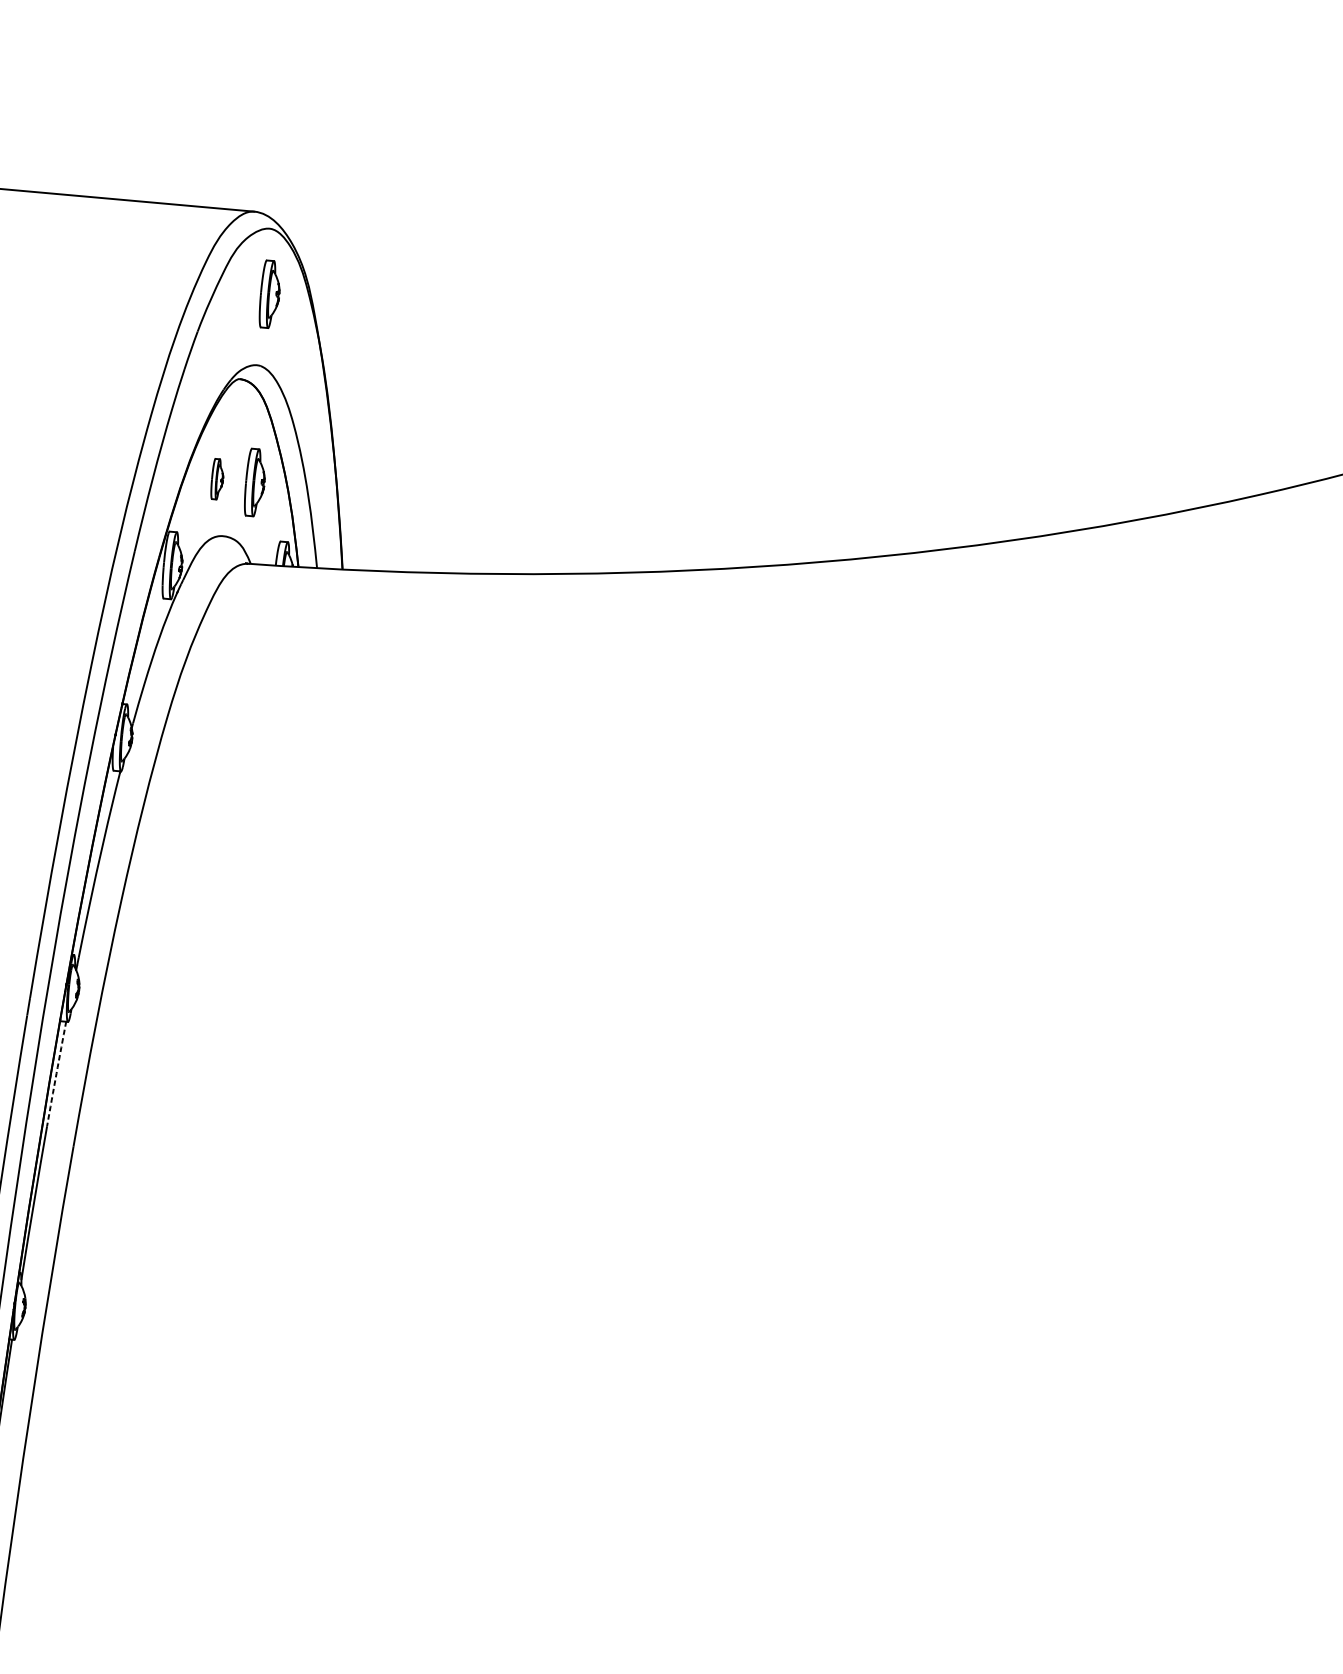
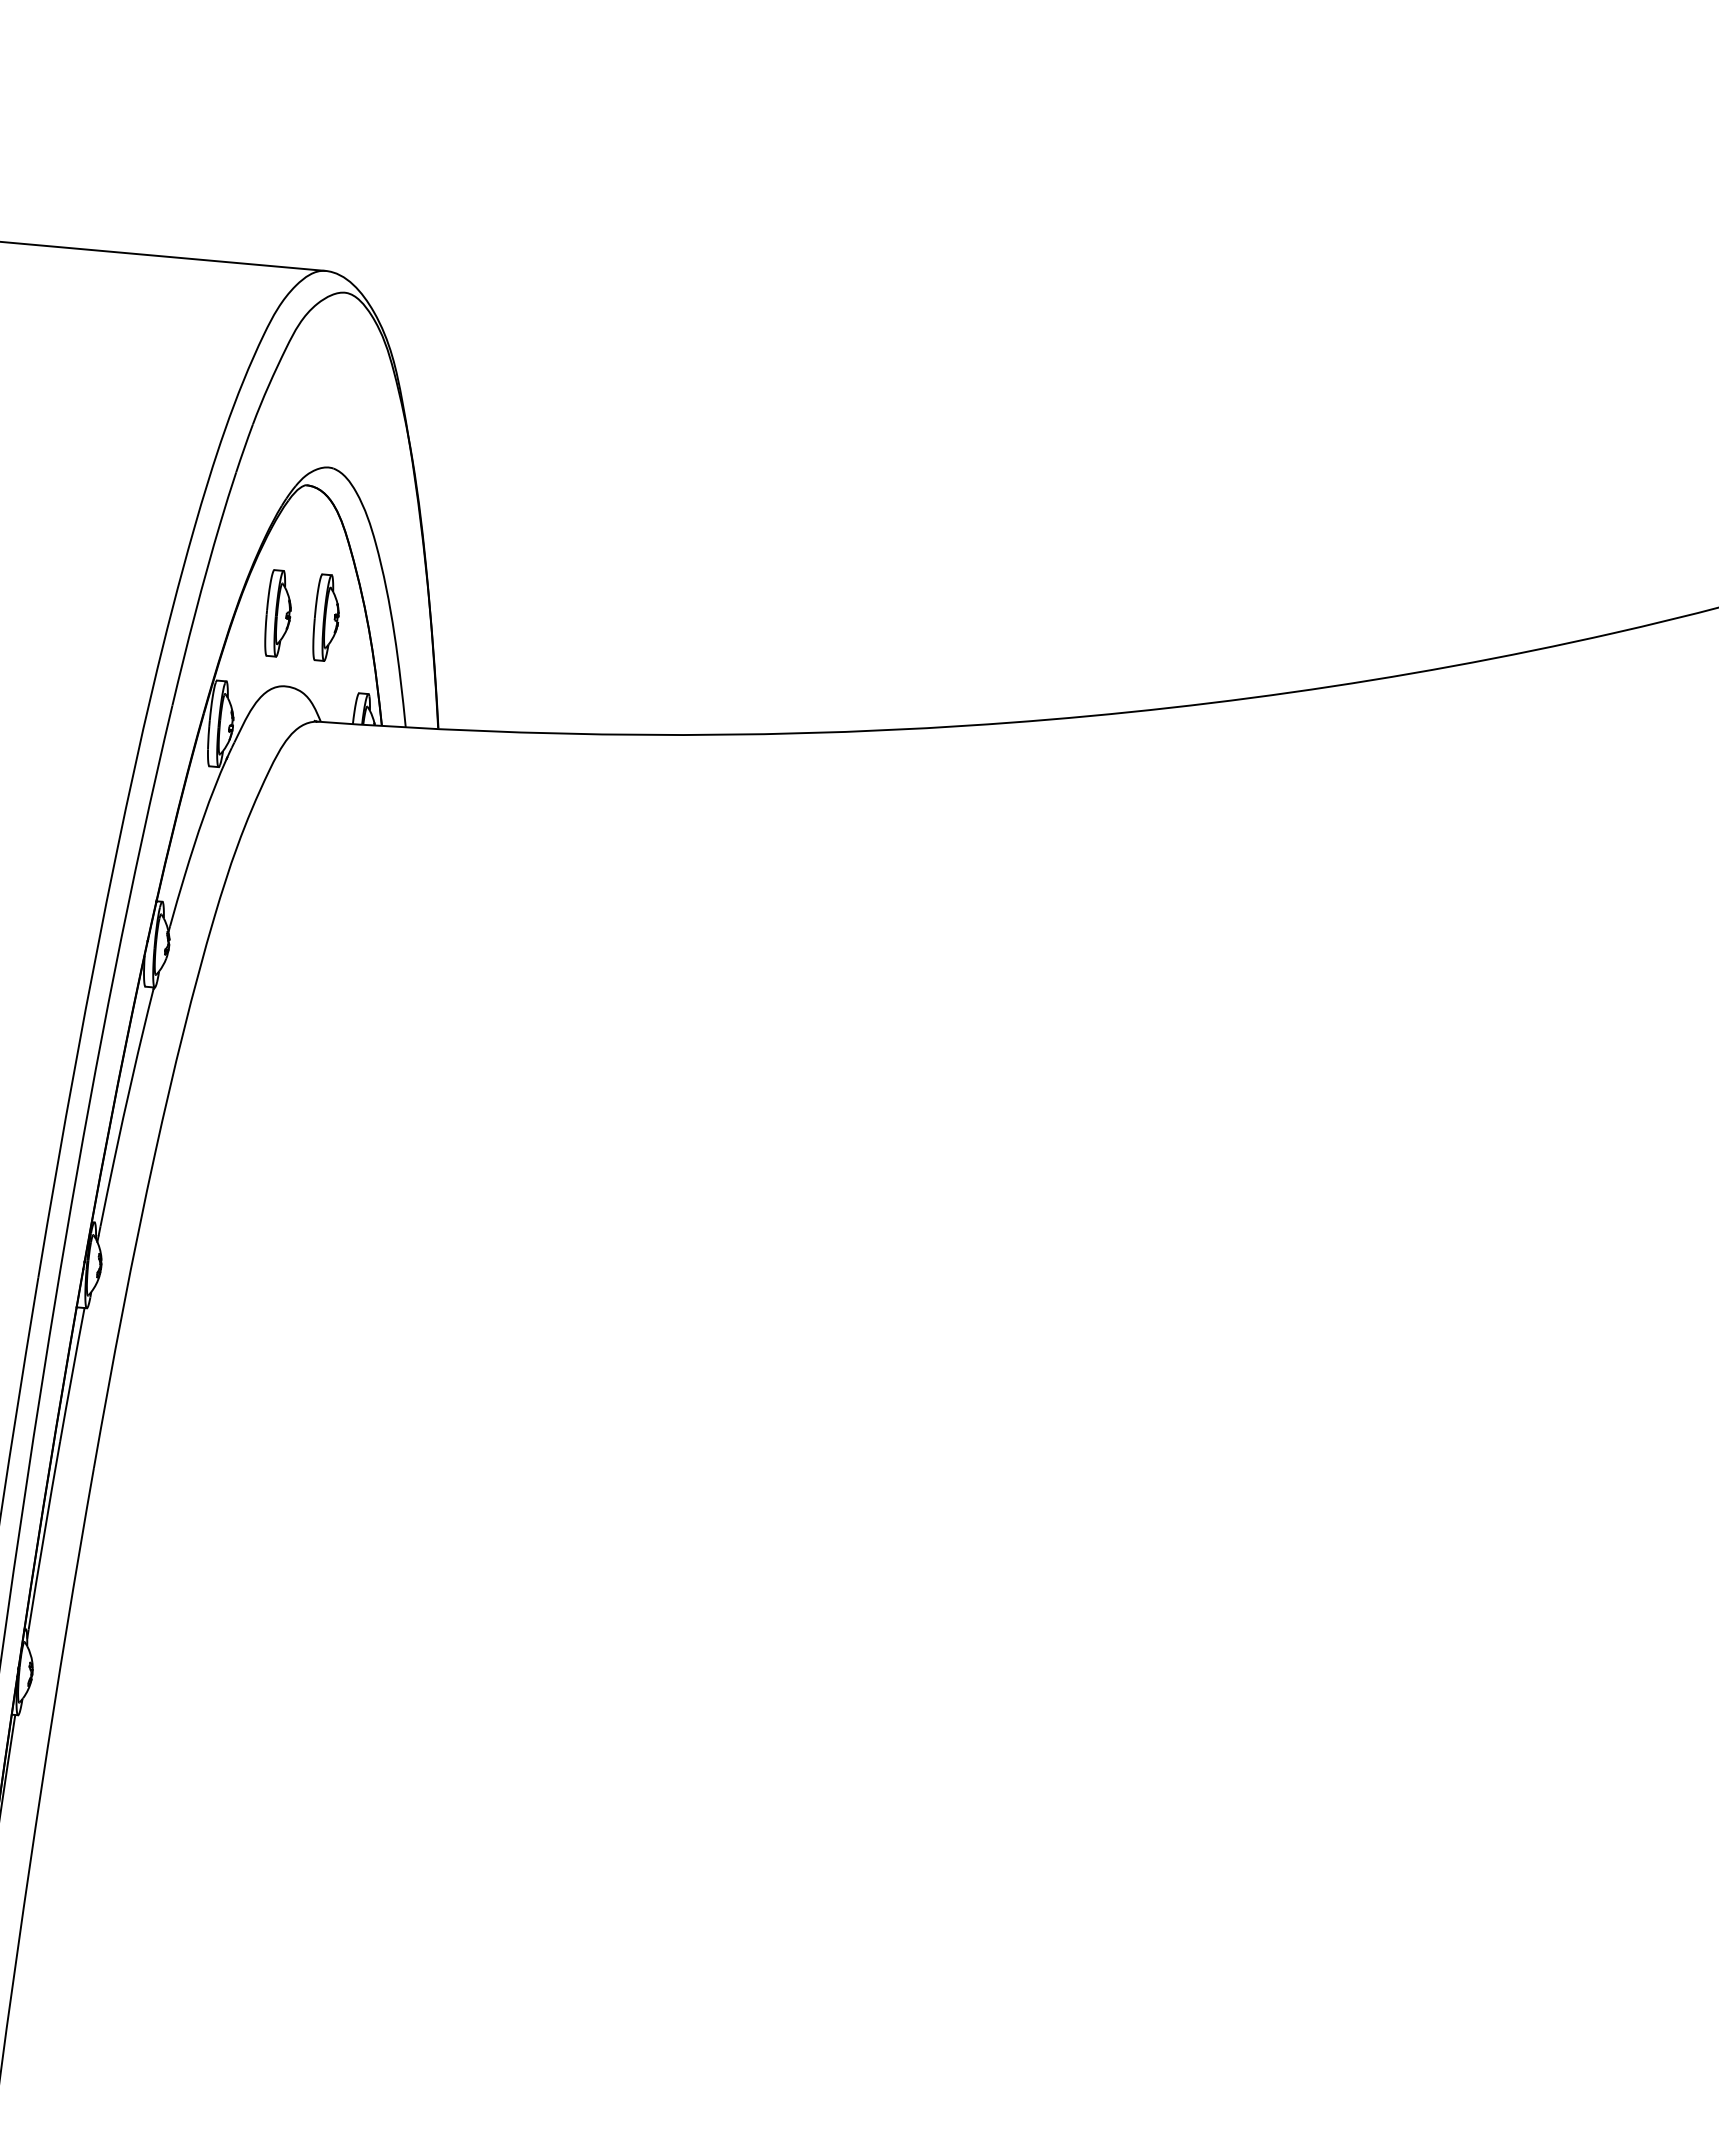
part: (269, 294) -> (344, 376), removed
part: (216, 479) -> (277, 613), size x1.67
arc: (56, 1073) -> (72, 1374), dashed -> solid

